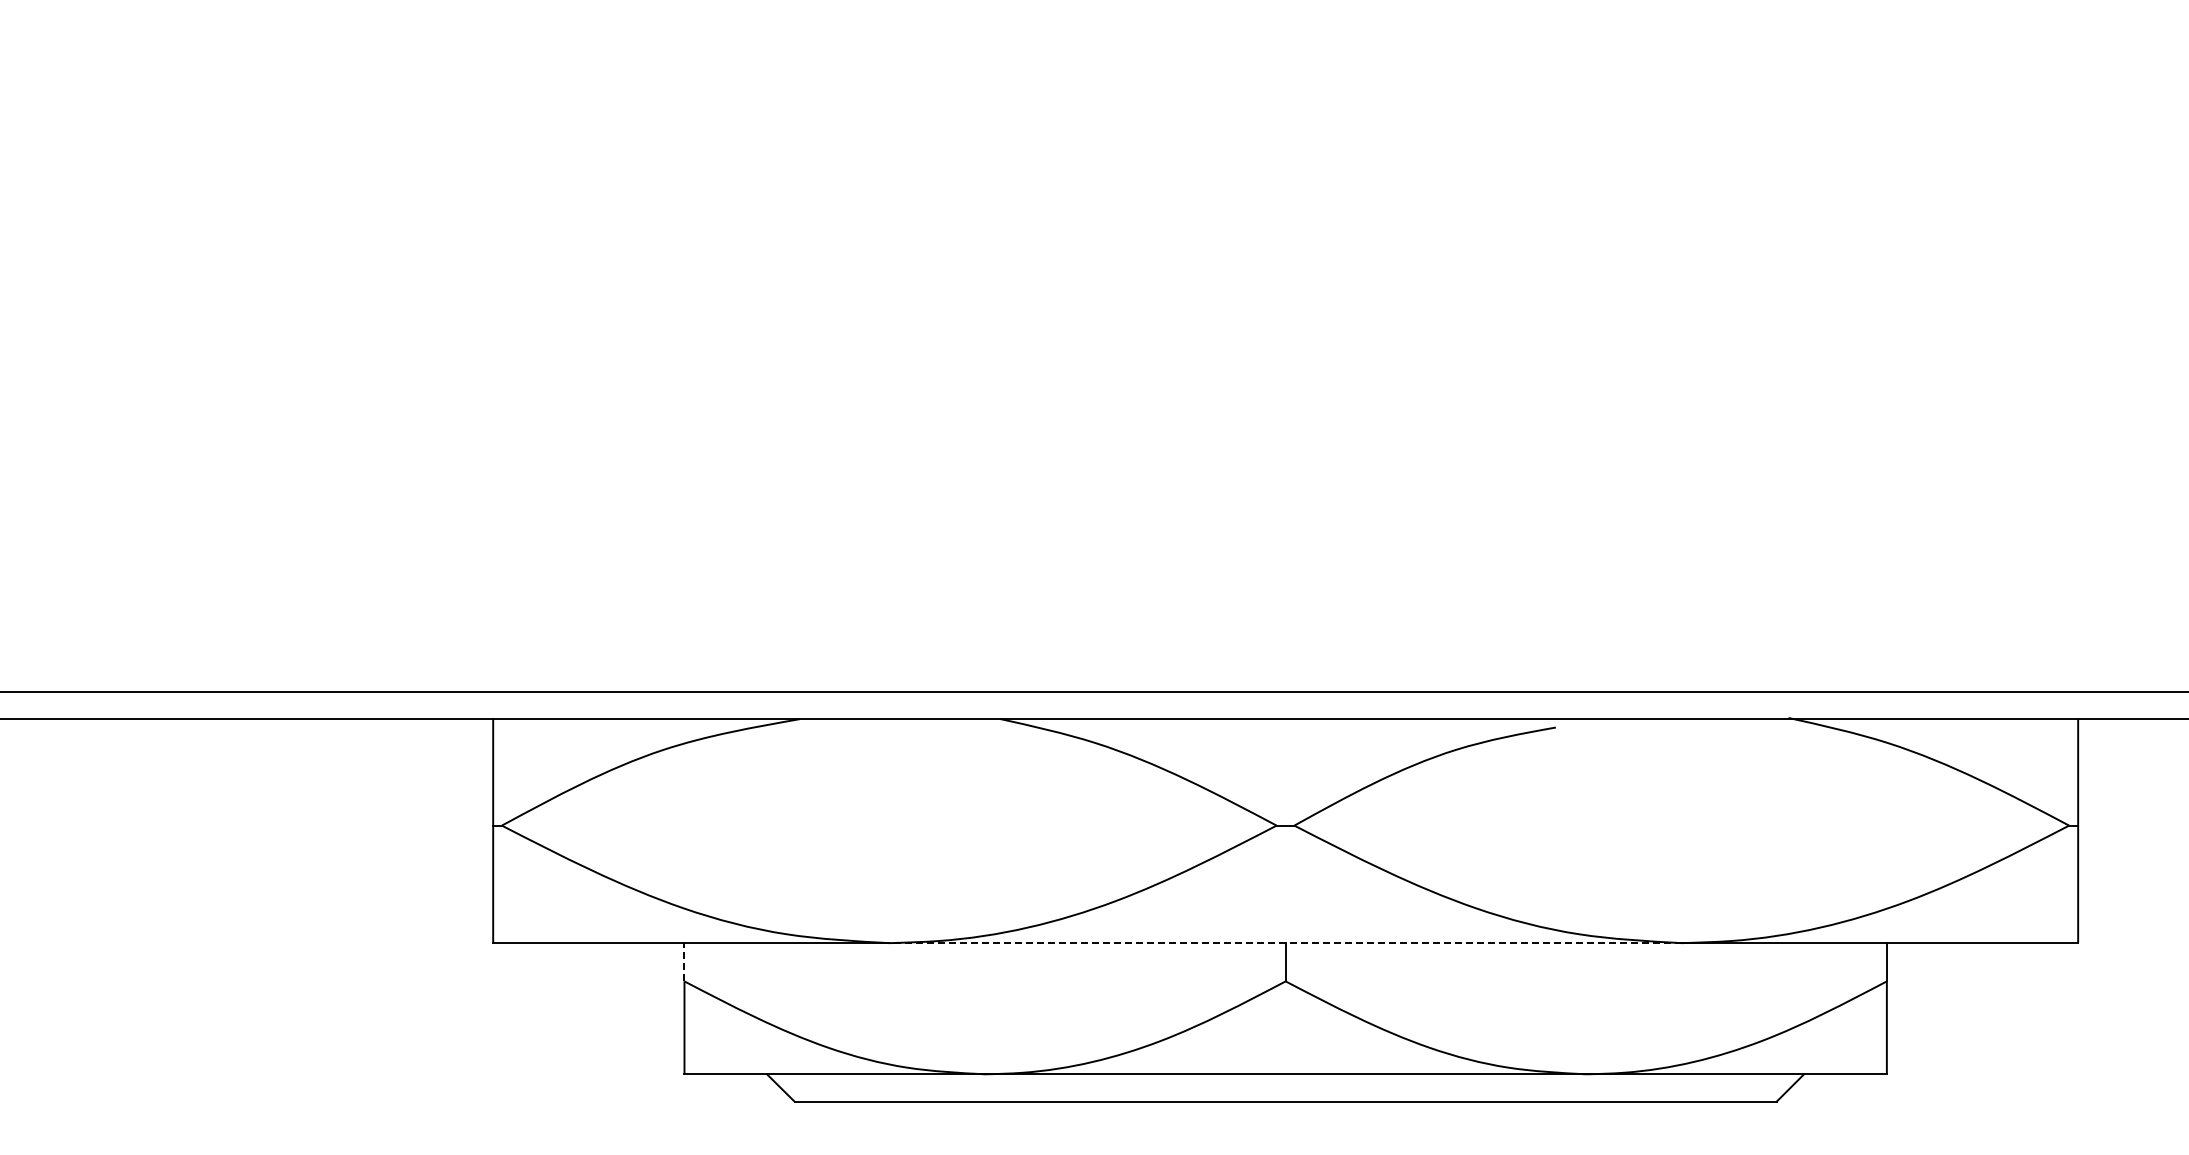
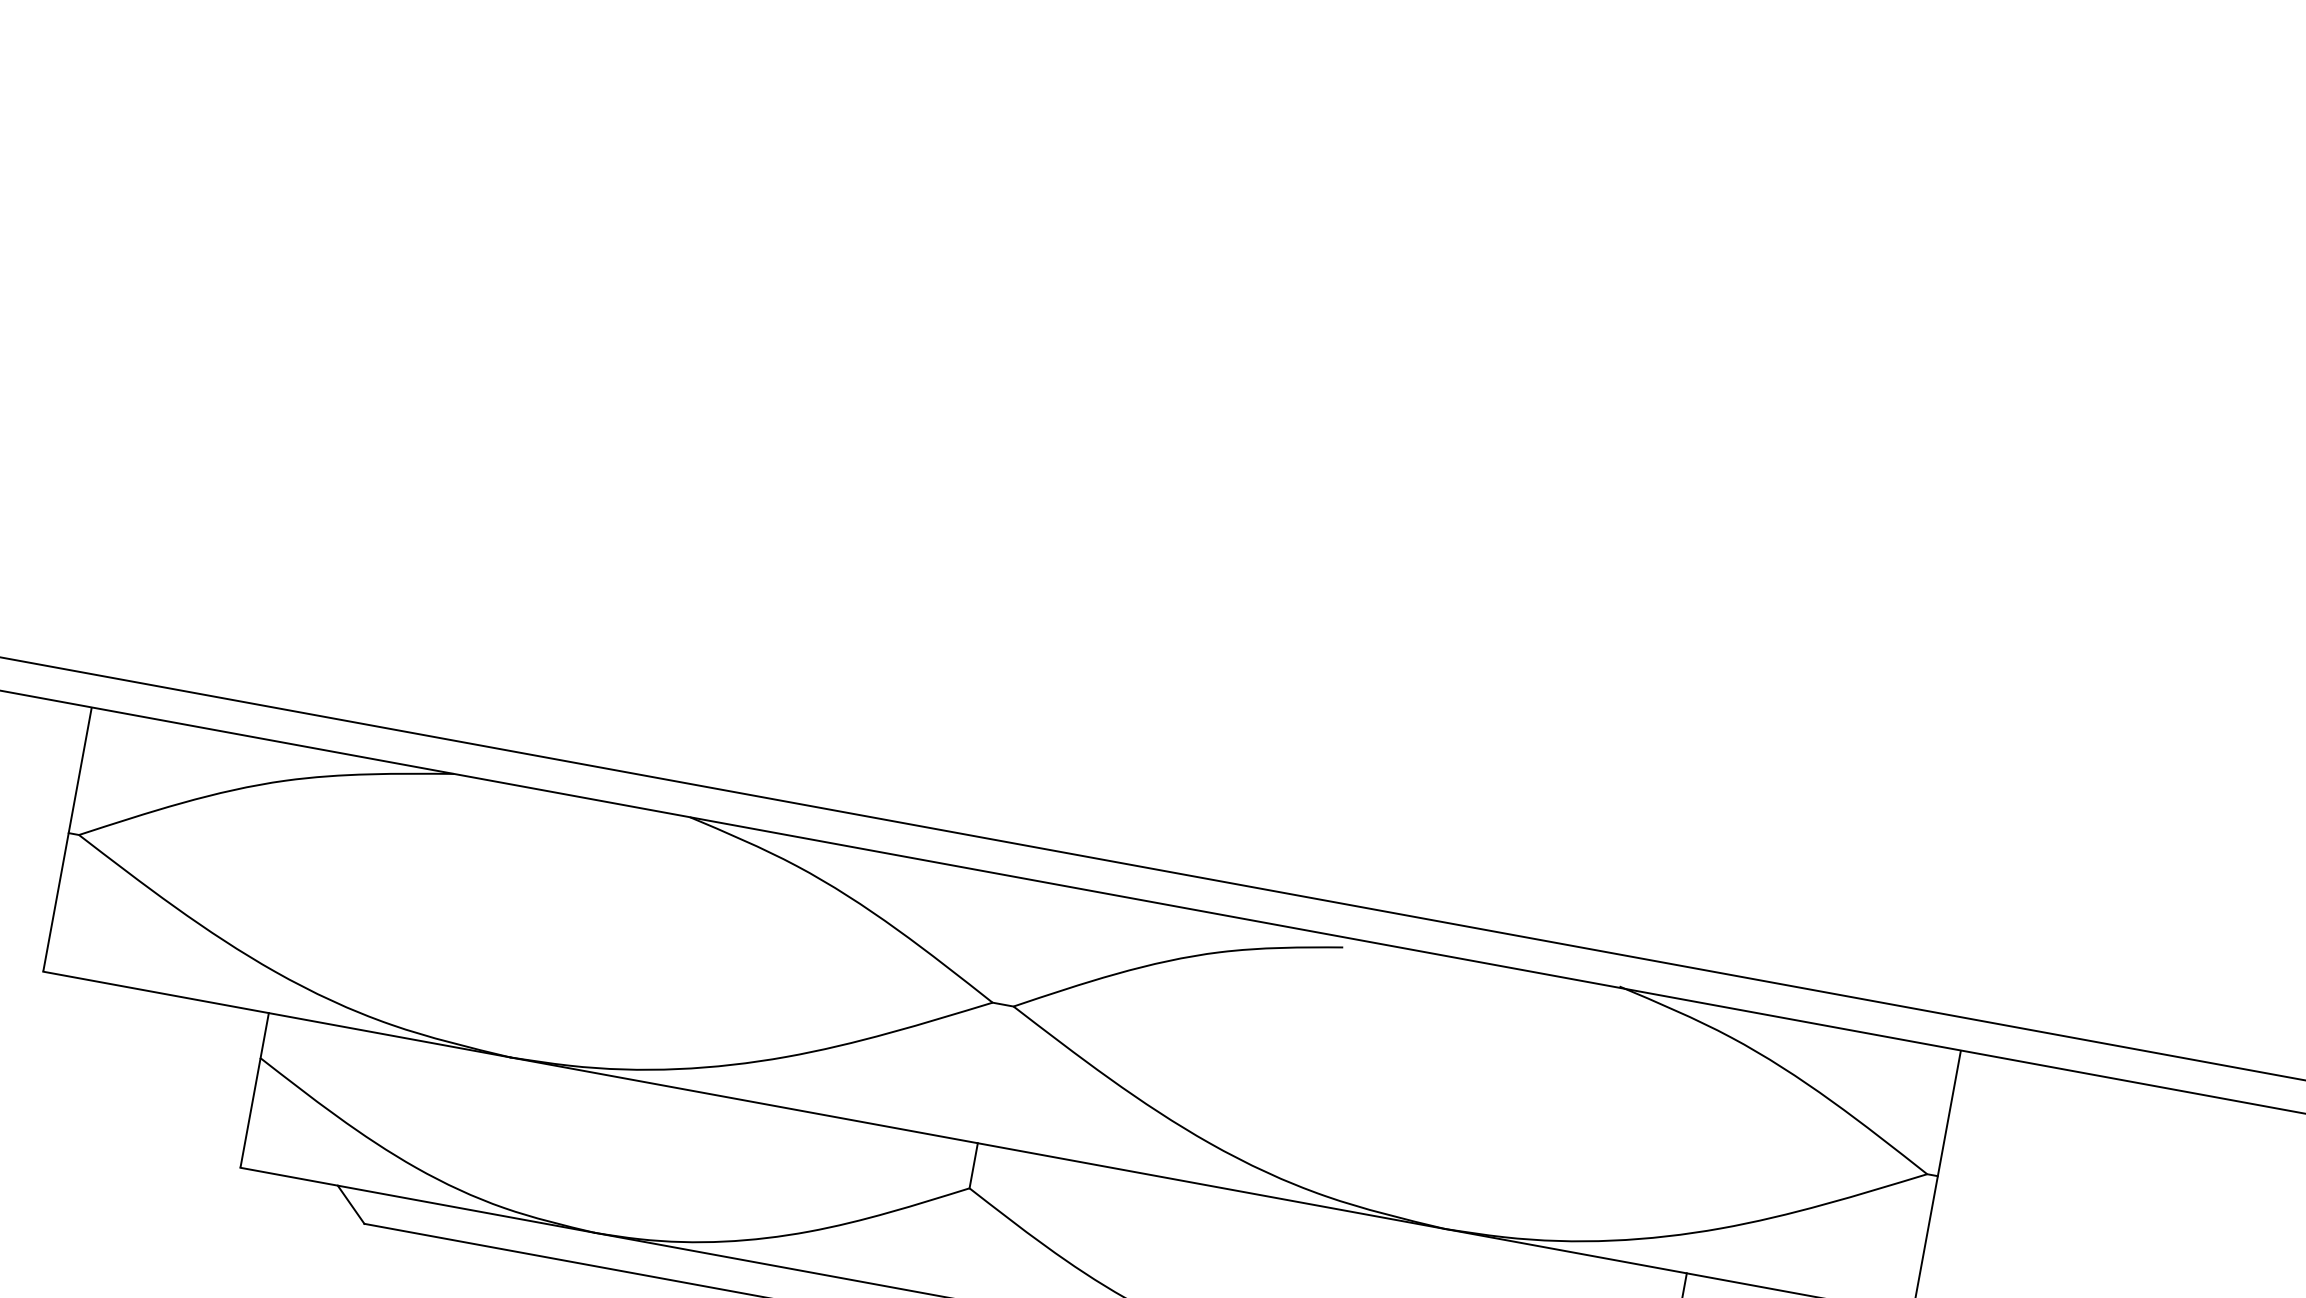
line: (1285, 943) -> (977, 1143), dashed -> solid
line: (684, 961) -> (264, 1034), dashed -> solid

